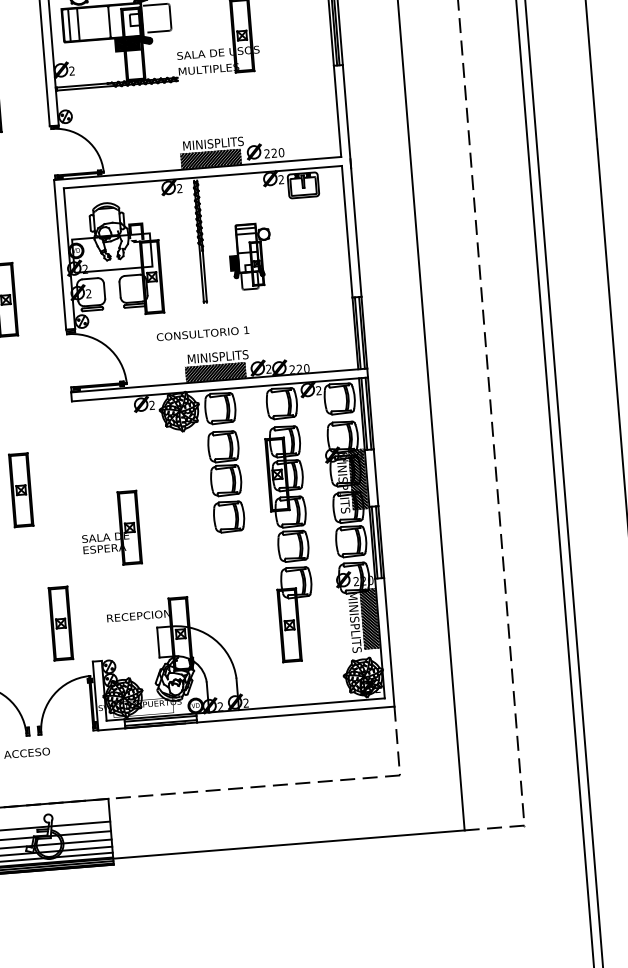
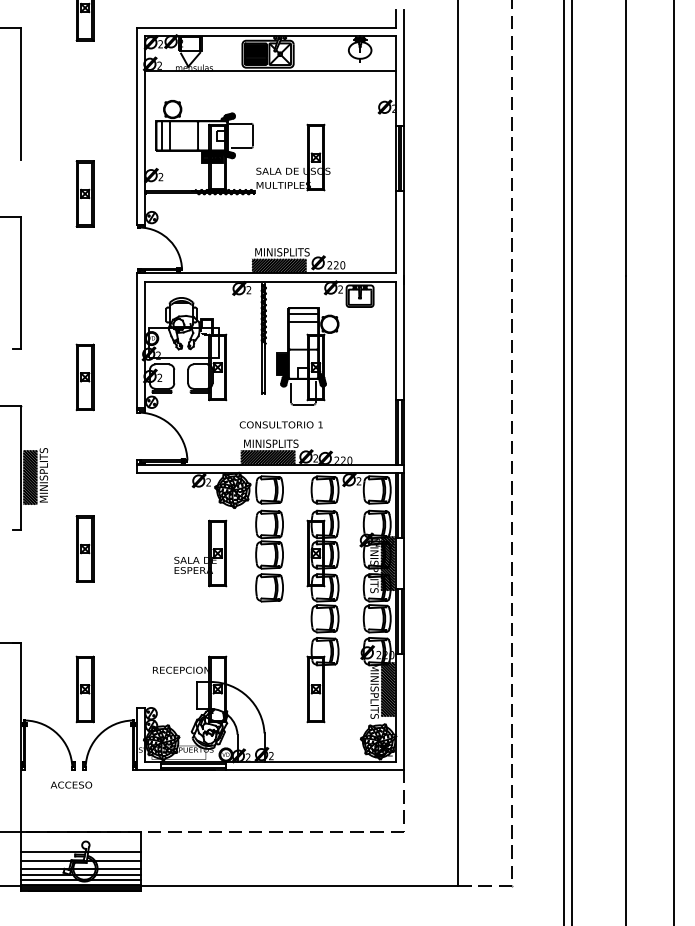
part: (250, 256) -> (307, 356), size x1.67
text: (201, 333) -> (280, 424), moved
part: (110, 529) -> (200, 553), moved
part: (60, 623) -> (84, 689), moved

